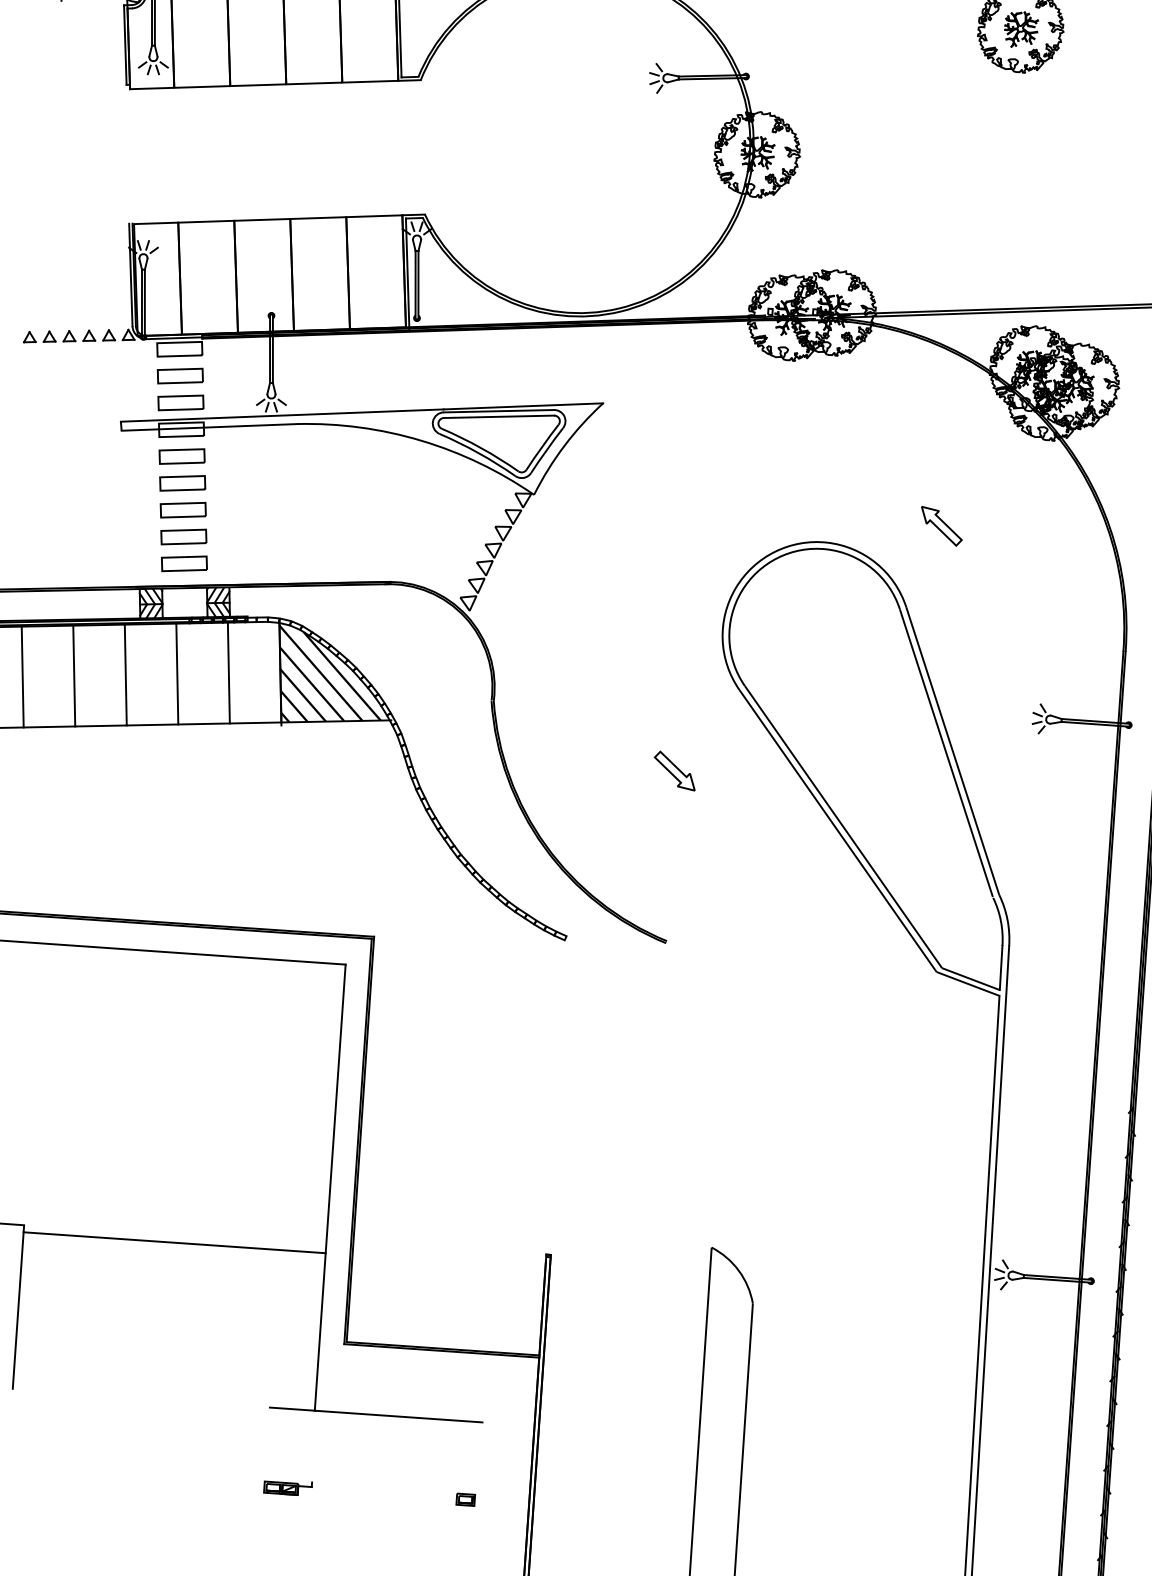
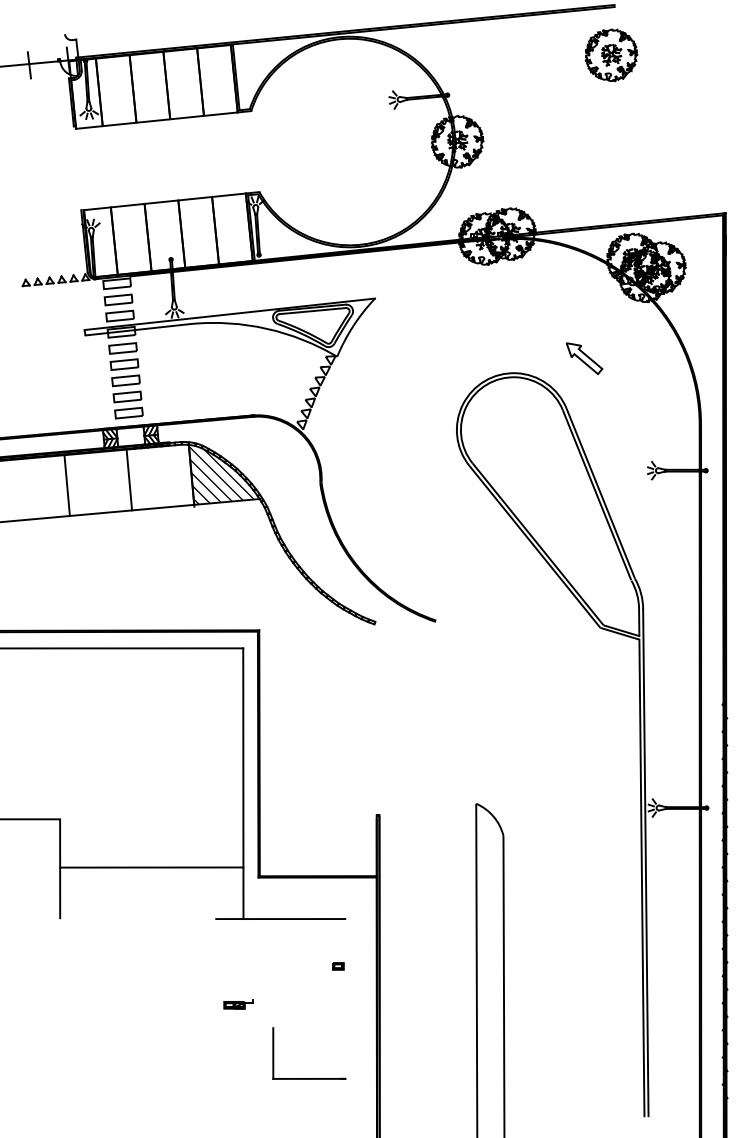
part: (941, 526) -> (584, 358), size x1.4
line: (229, 671) -> (160, 476), removed
line: (124, 674) -> (97, 482), removed
line: (21, 675) -> (35, 487), removed
part: (674, 770) -> (433, 517), removed
line: (174, 1242) -> (151, 867), moved
part: (287, 1487) -> (238, 1004), moved

